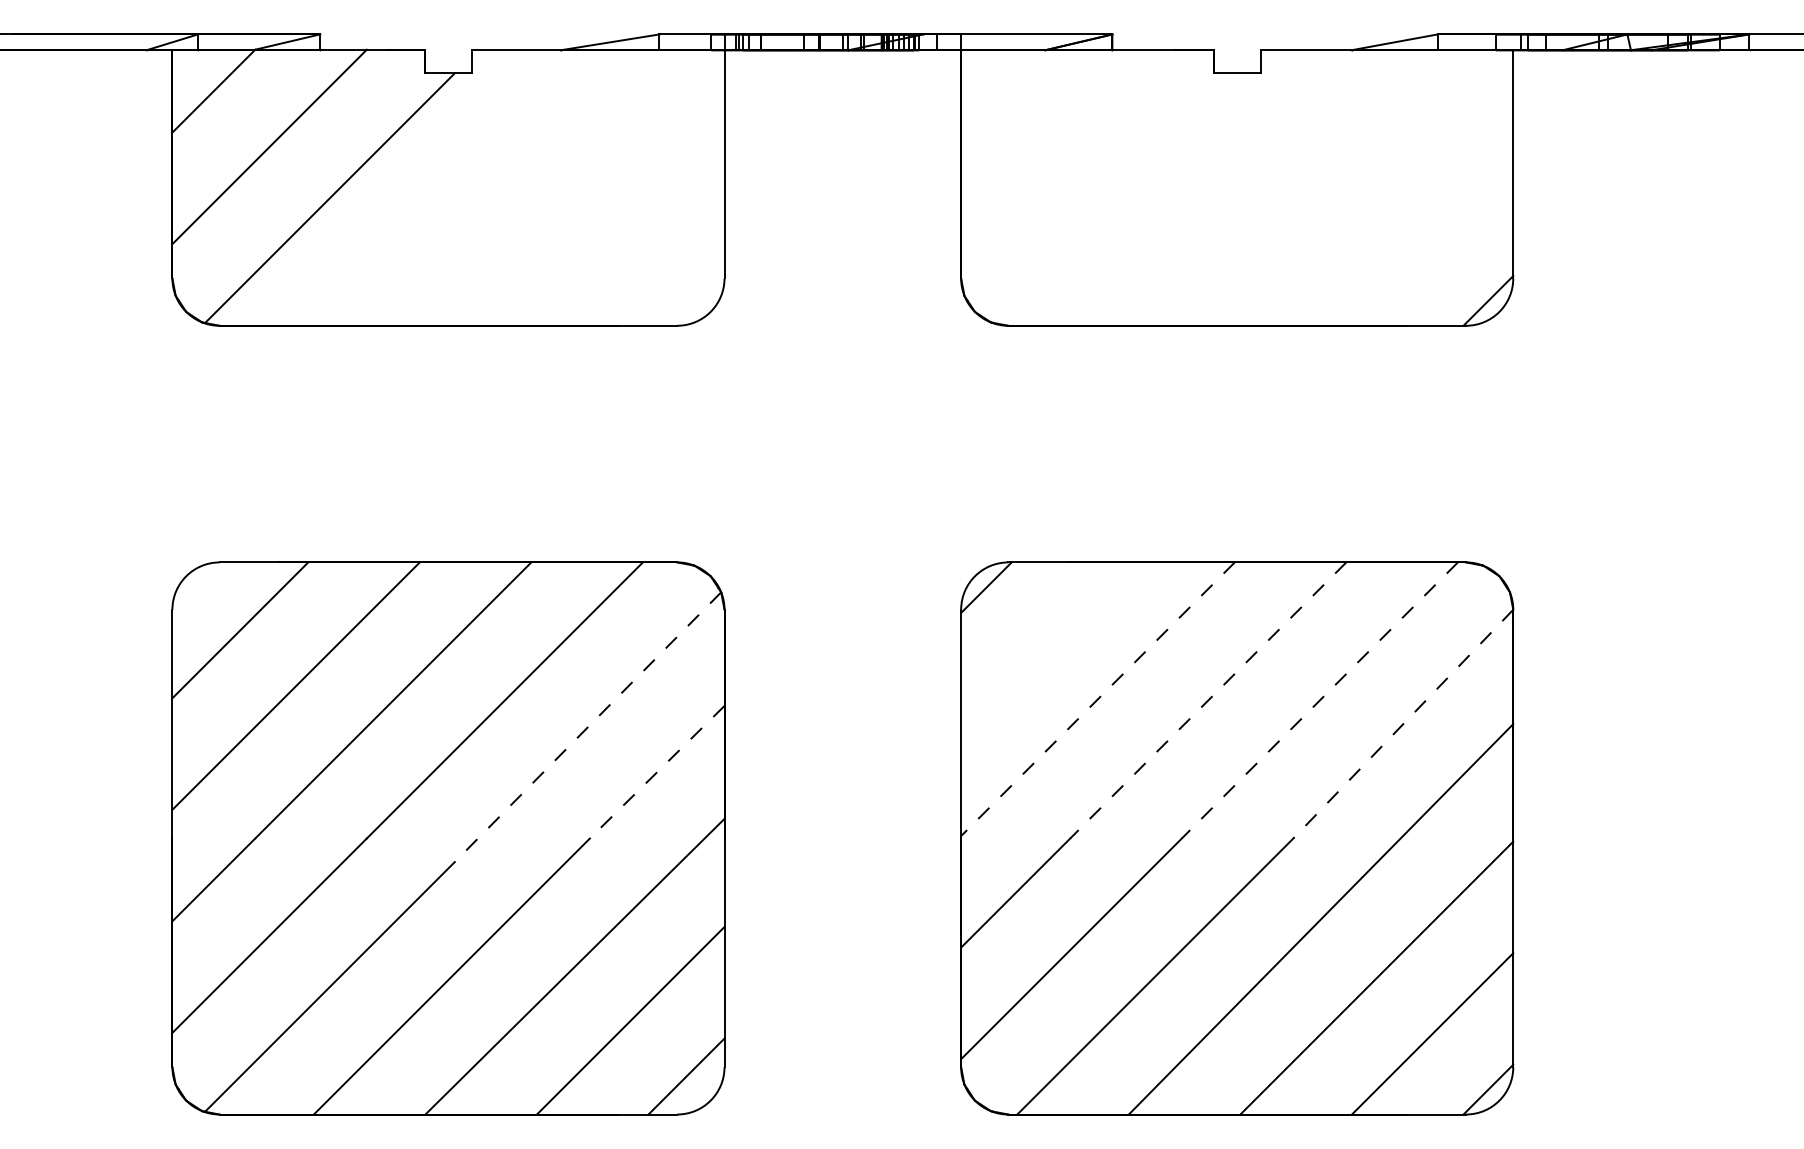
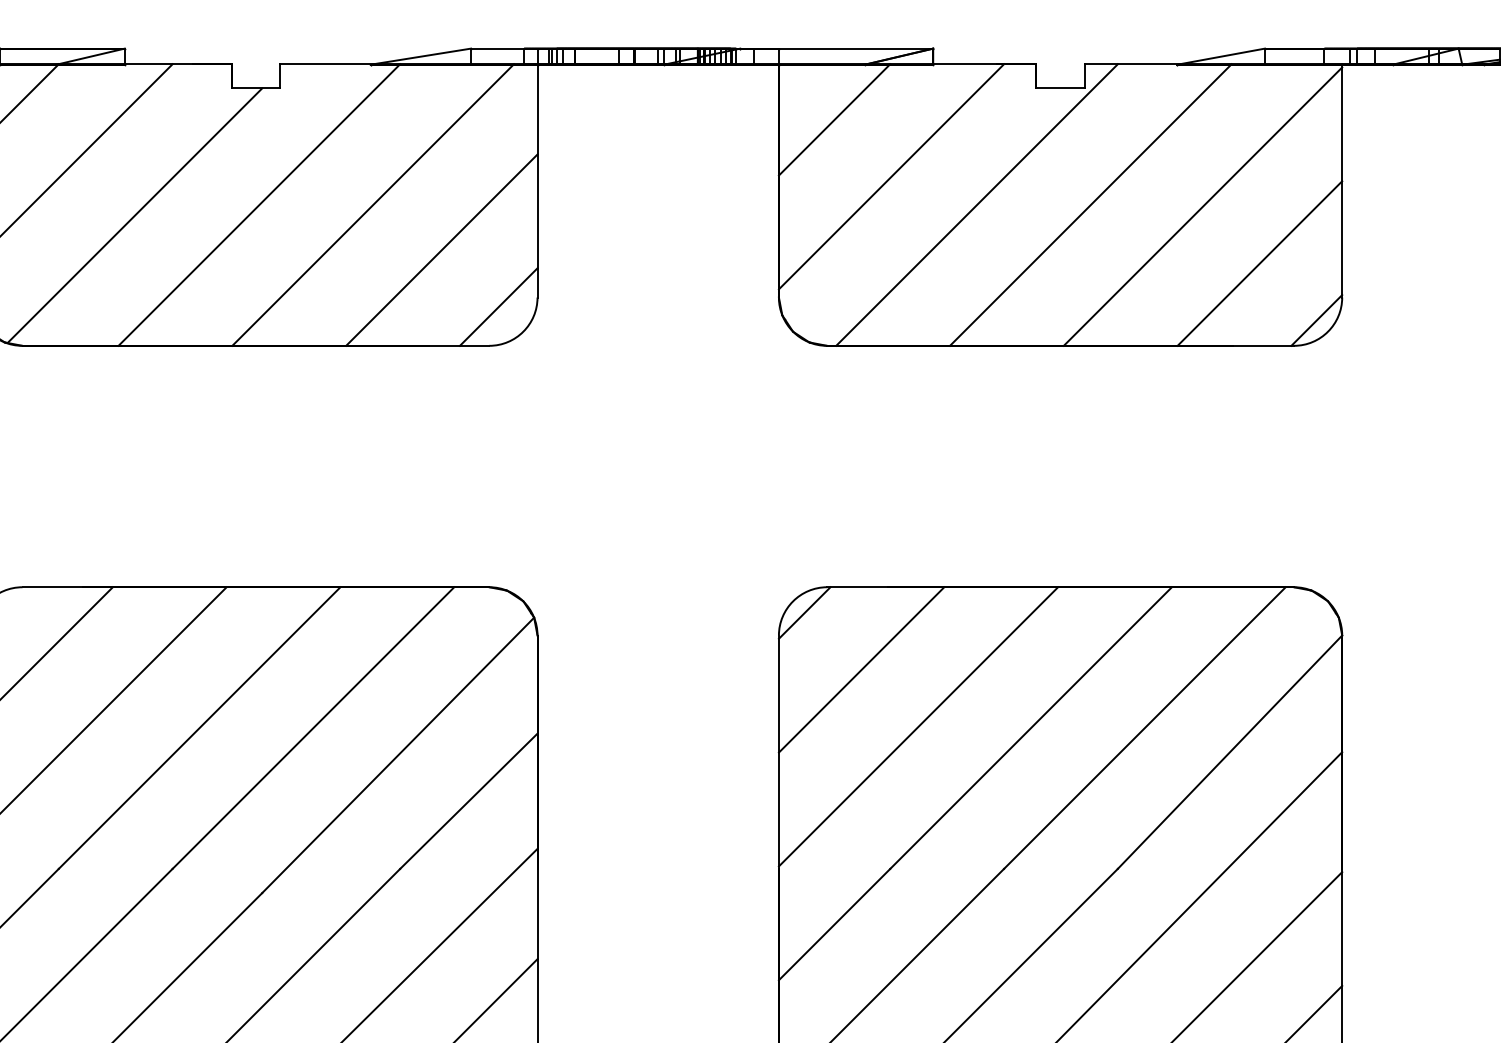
line: (1015, 103) -> (834, 119), added
line: (1071, 159) -> (891, 176), added
line: (451, 187) -> (258, 204), added
line: (563, 187) -> (373, 204), added
line: (1155, 187) -> (977, 204), added
line: (1266, 187) -> (1090, 204), added
line: (1376, 188) -> (1202, 205), added
line: (630, 231) -> (441, 249), added
line: (1432, 244) -> (1259, 262), added
line: (686, 287) -> (498, 306), added
line: (1042, 643) -> (861, 669), added
line: (1097, 699) -> (918, 727), dashed -> solid
line: (1207, 700) -> (1030, 728), dashed -> solid
line: (1319, 700) -> (1144, 728), dashed -> solid
line: (1403, 724) -> (1230, 752), dashed -> solid
line: (587, 727) -> (397, 755), dashed -> solid
line: (656, 772) -> (468, 801), dashed -> solid

